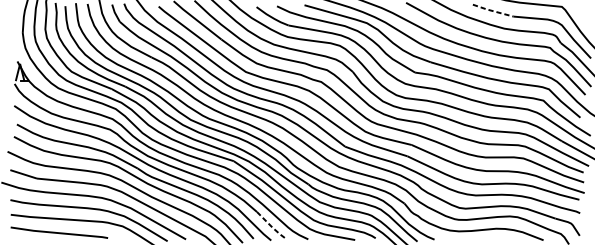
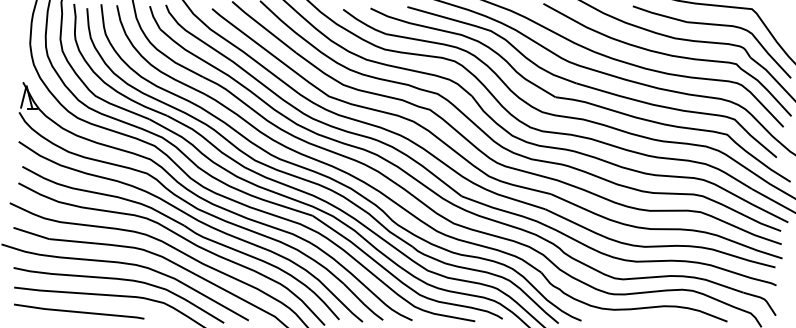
line: (492, 10) -> (659, 14), dashed -> solid
line: (271, 226) -> (363, 303), dashed -> solid

